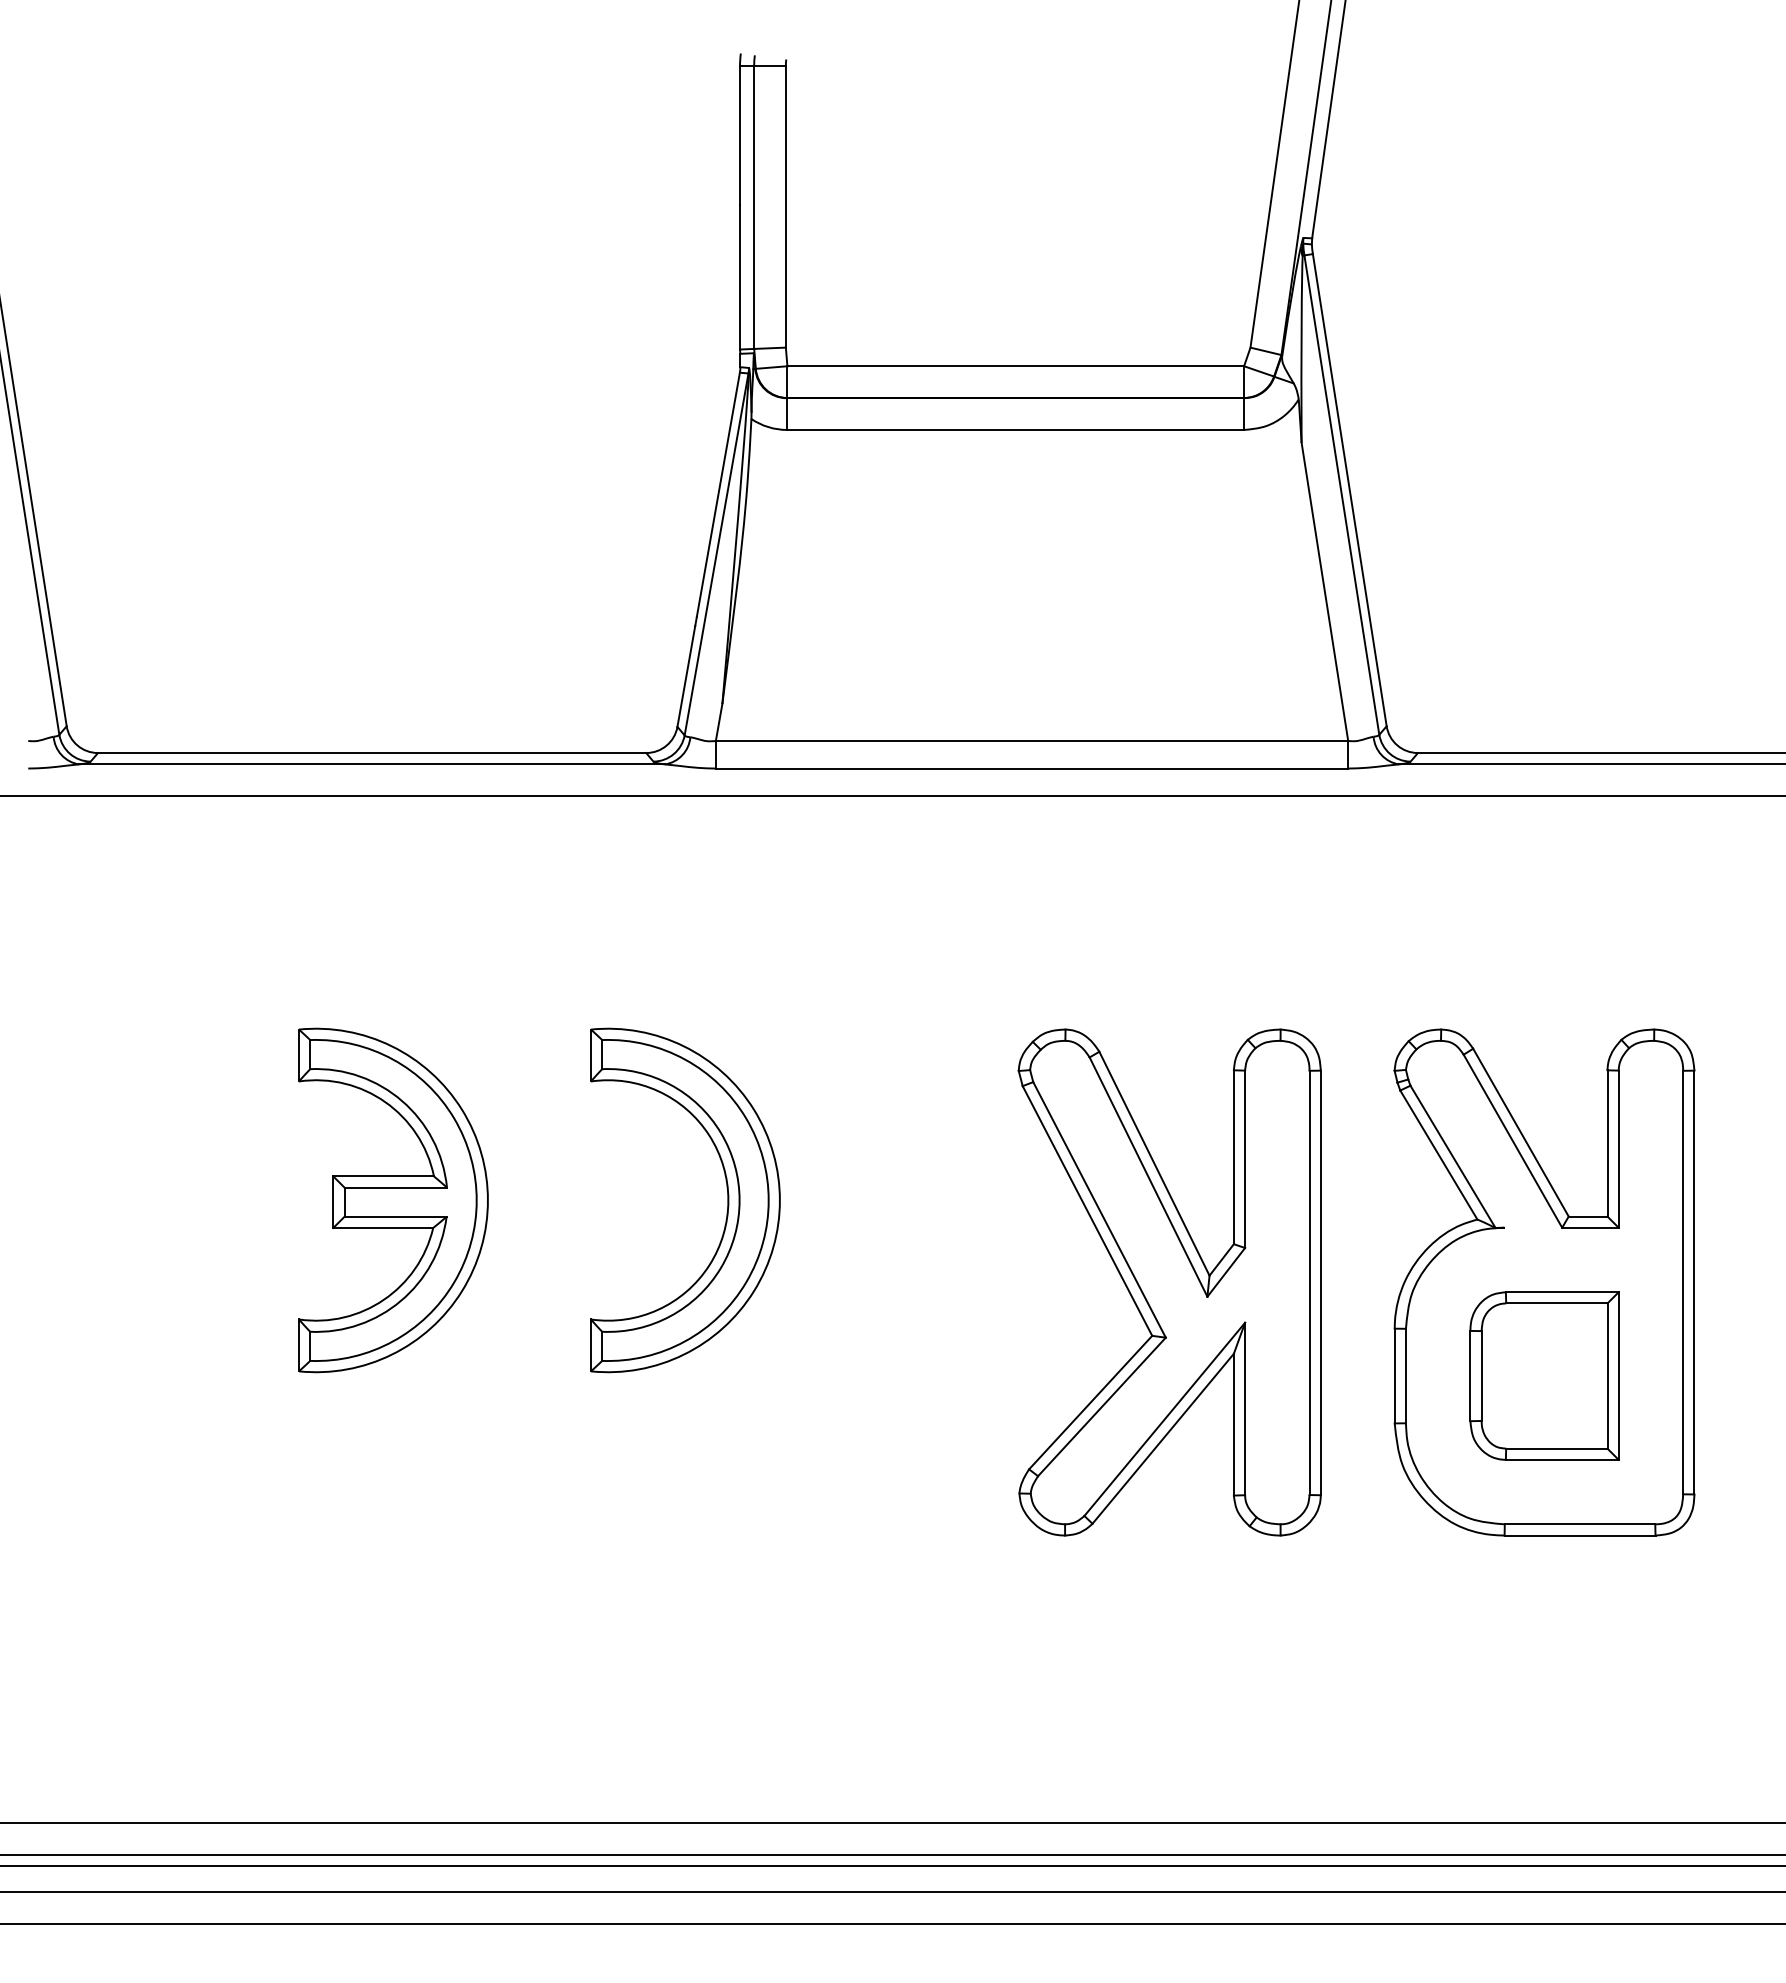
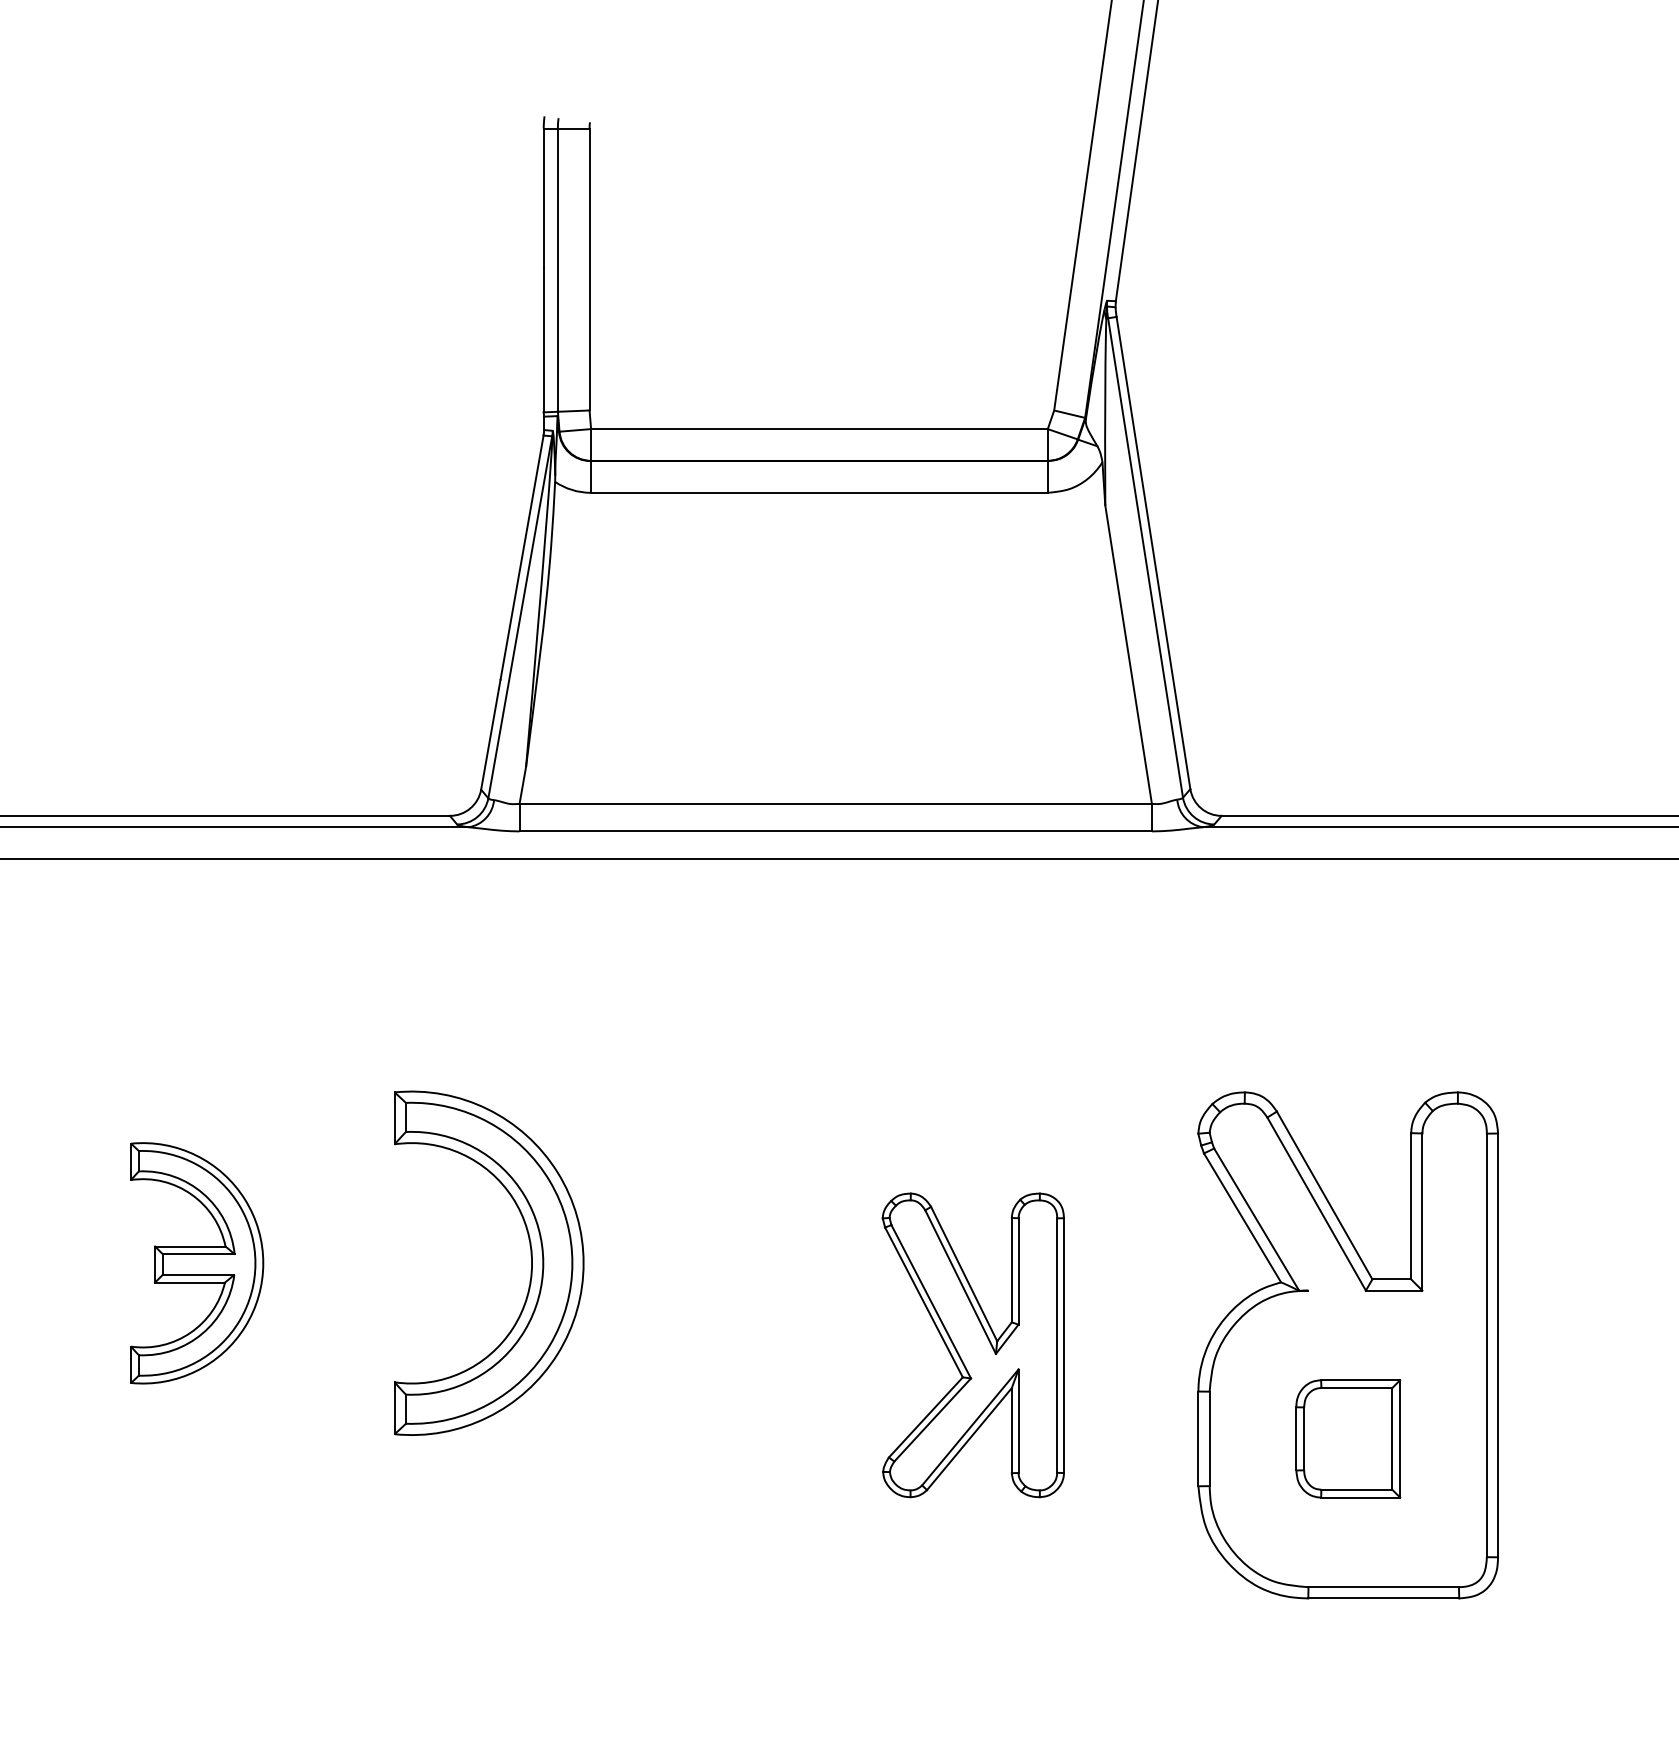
part: (393, 1200) -> (197, 1263), size x0.7
part: (1169, 1282) -> (973, 1345), size x0.6
part: (1544, 1375) -> (1348, 1438), size x0.7

